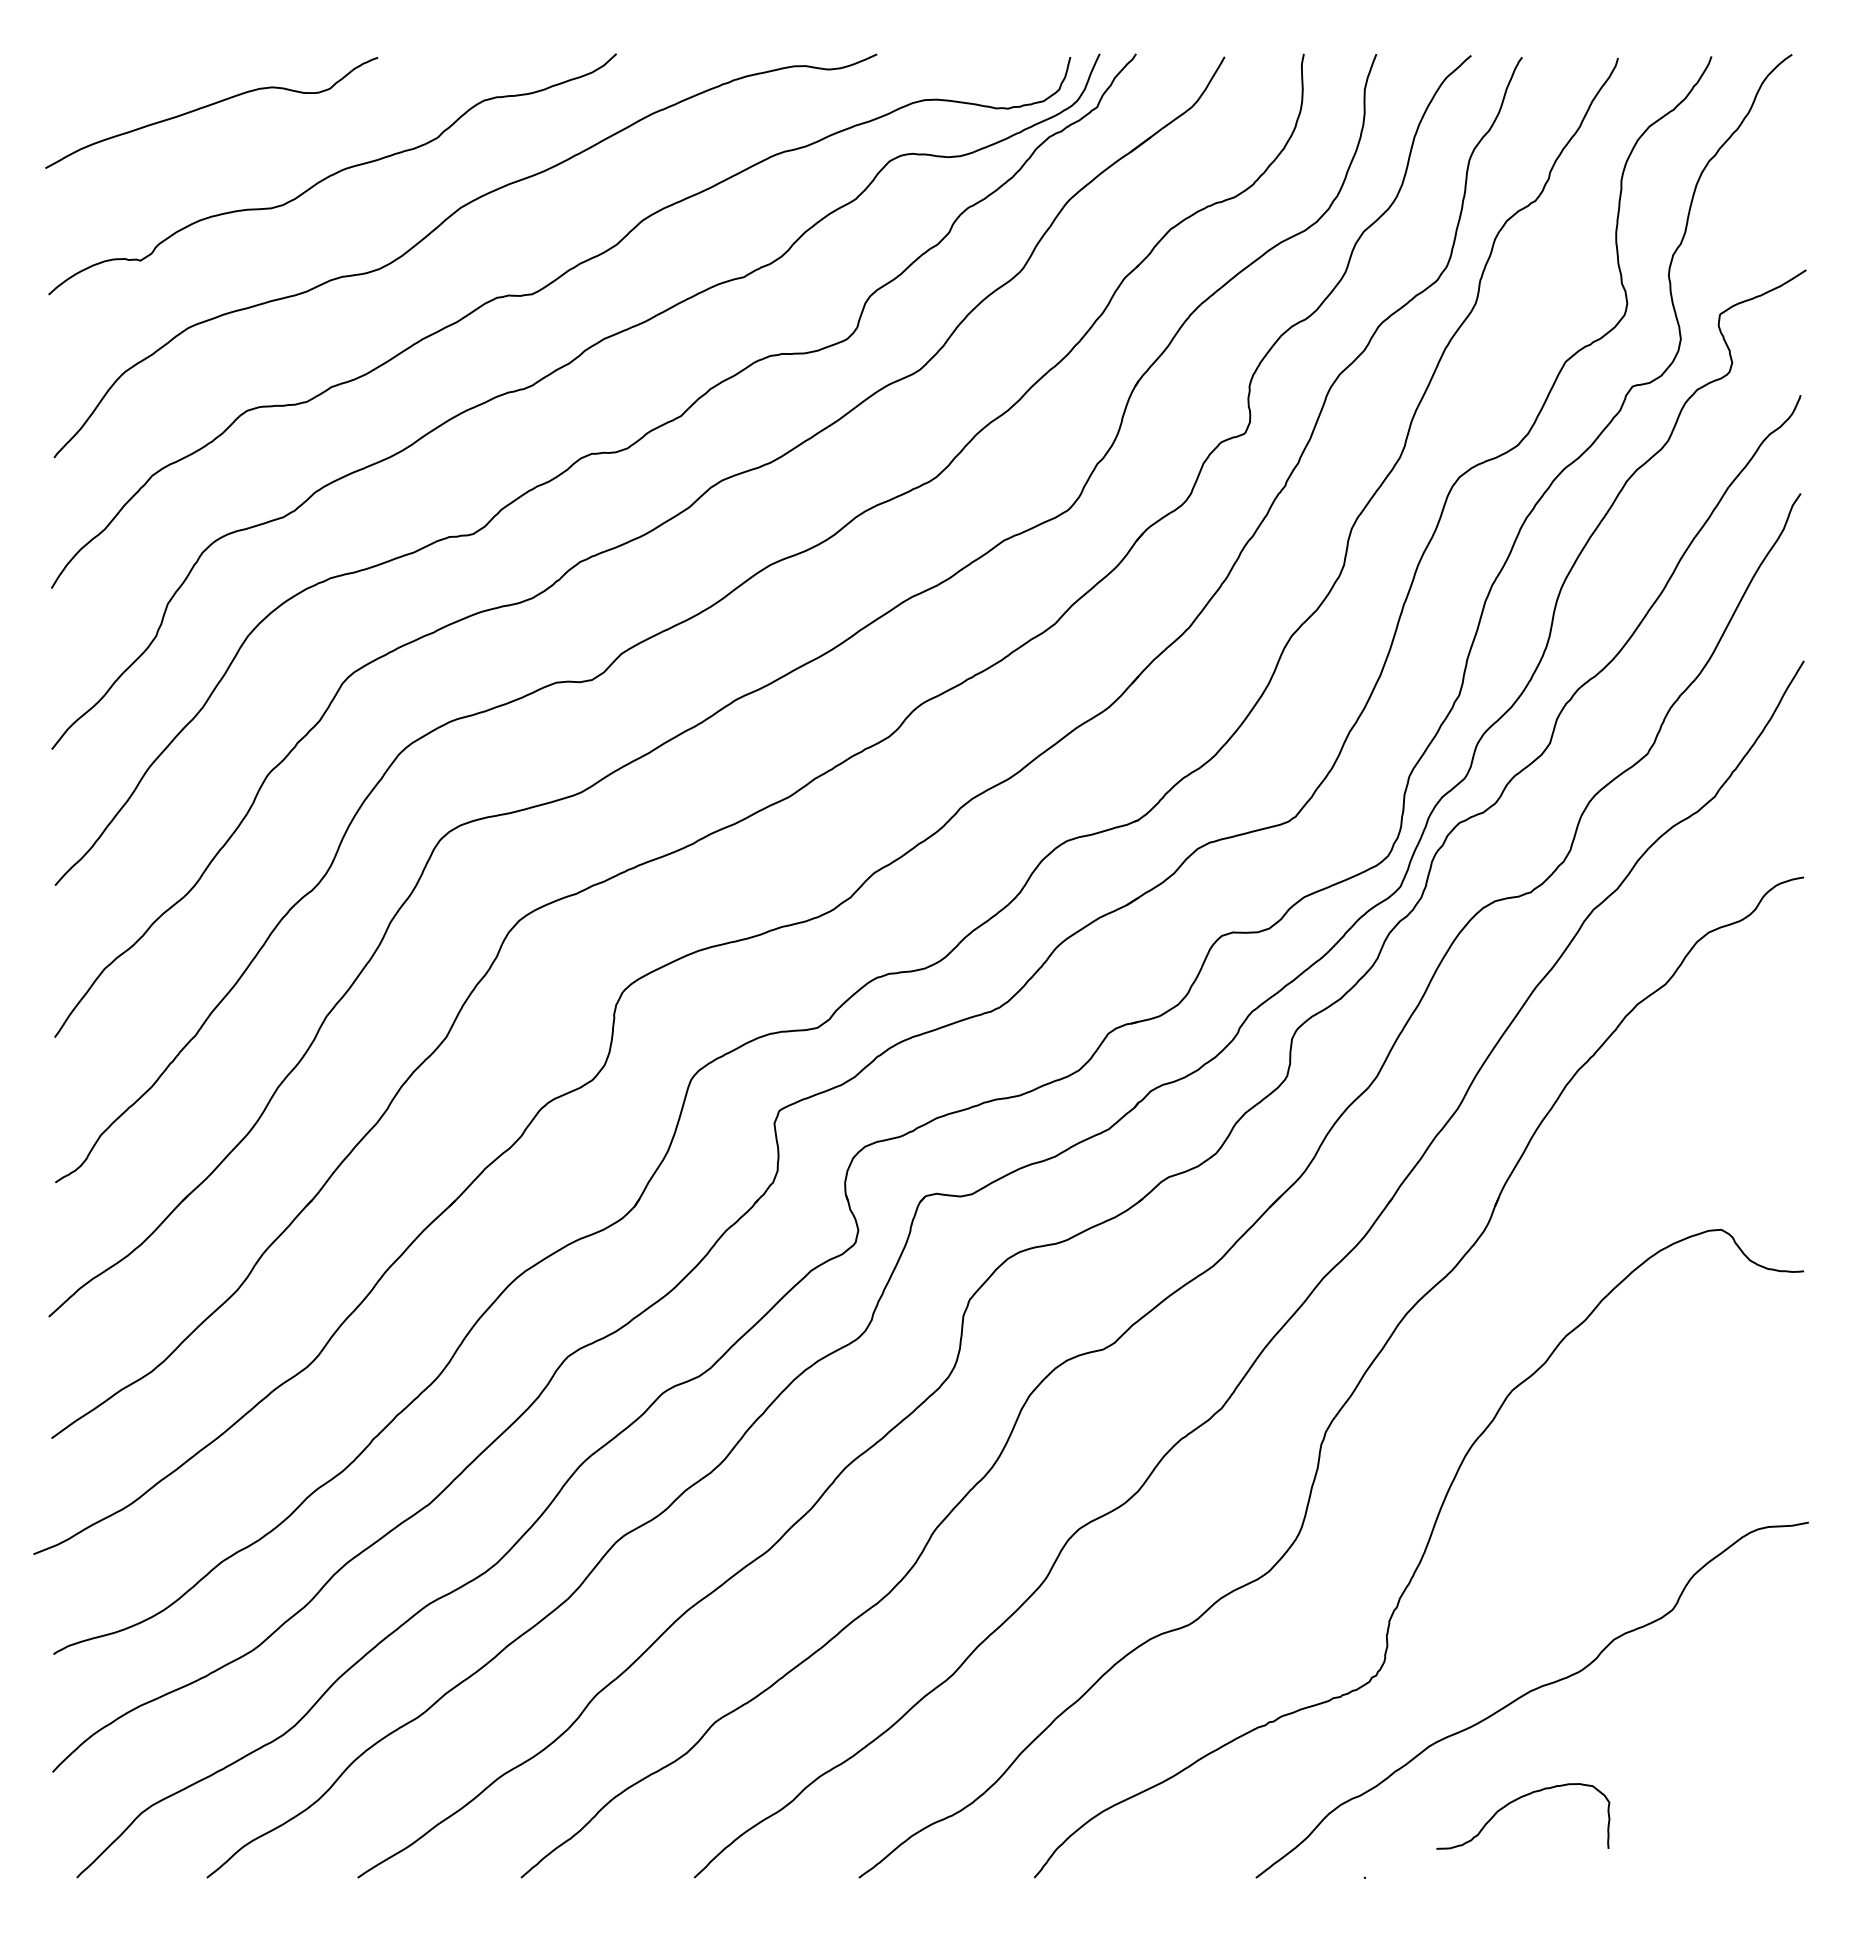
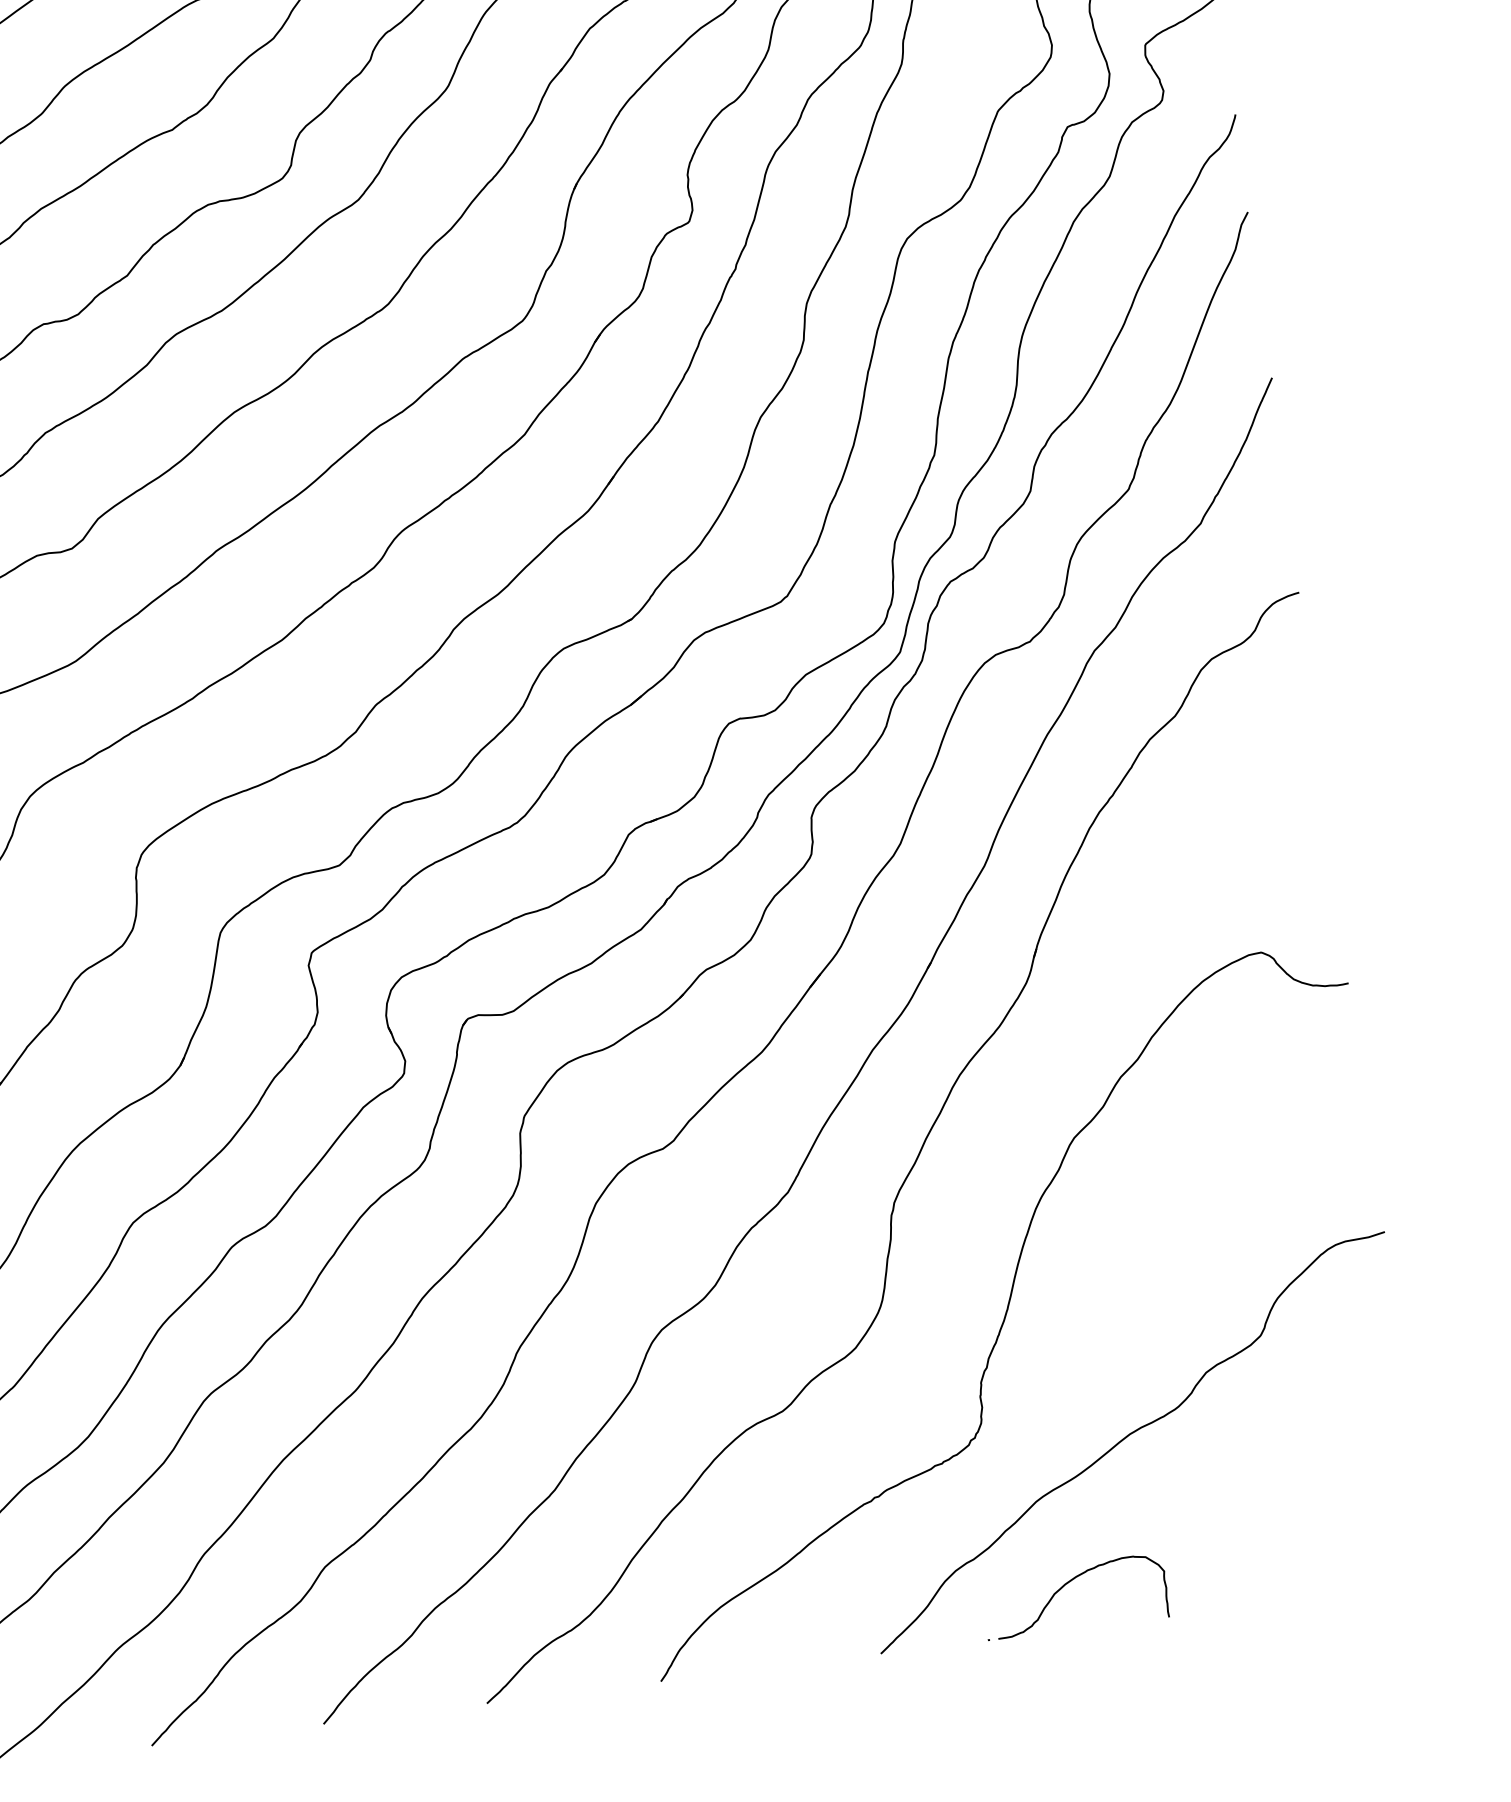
curve: (1515, 1801) -> (1070, 1582), moved

